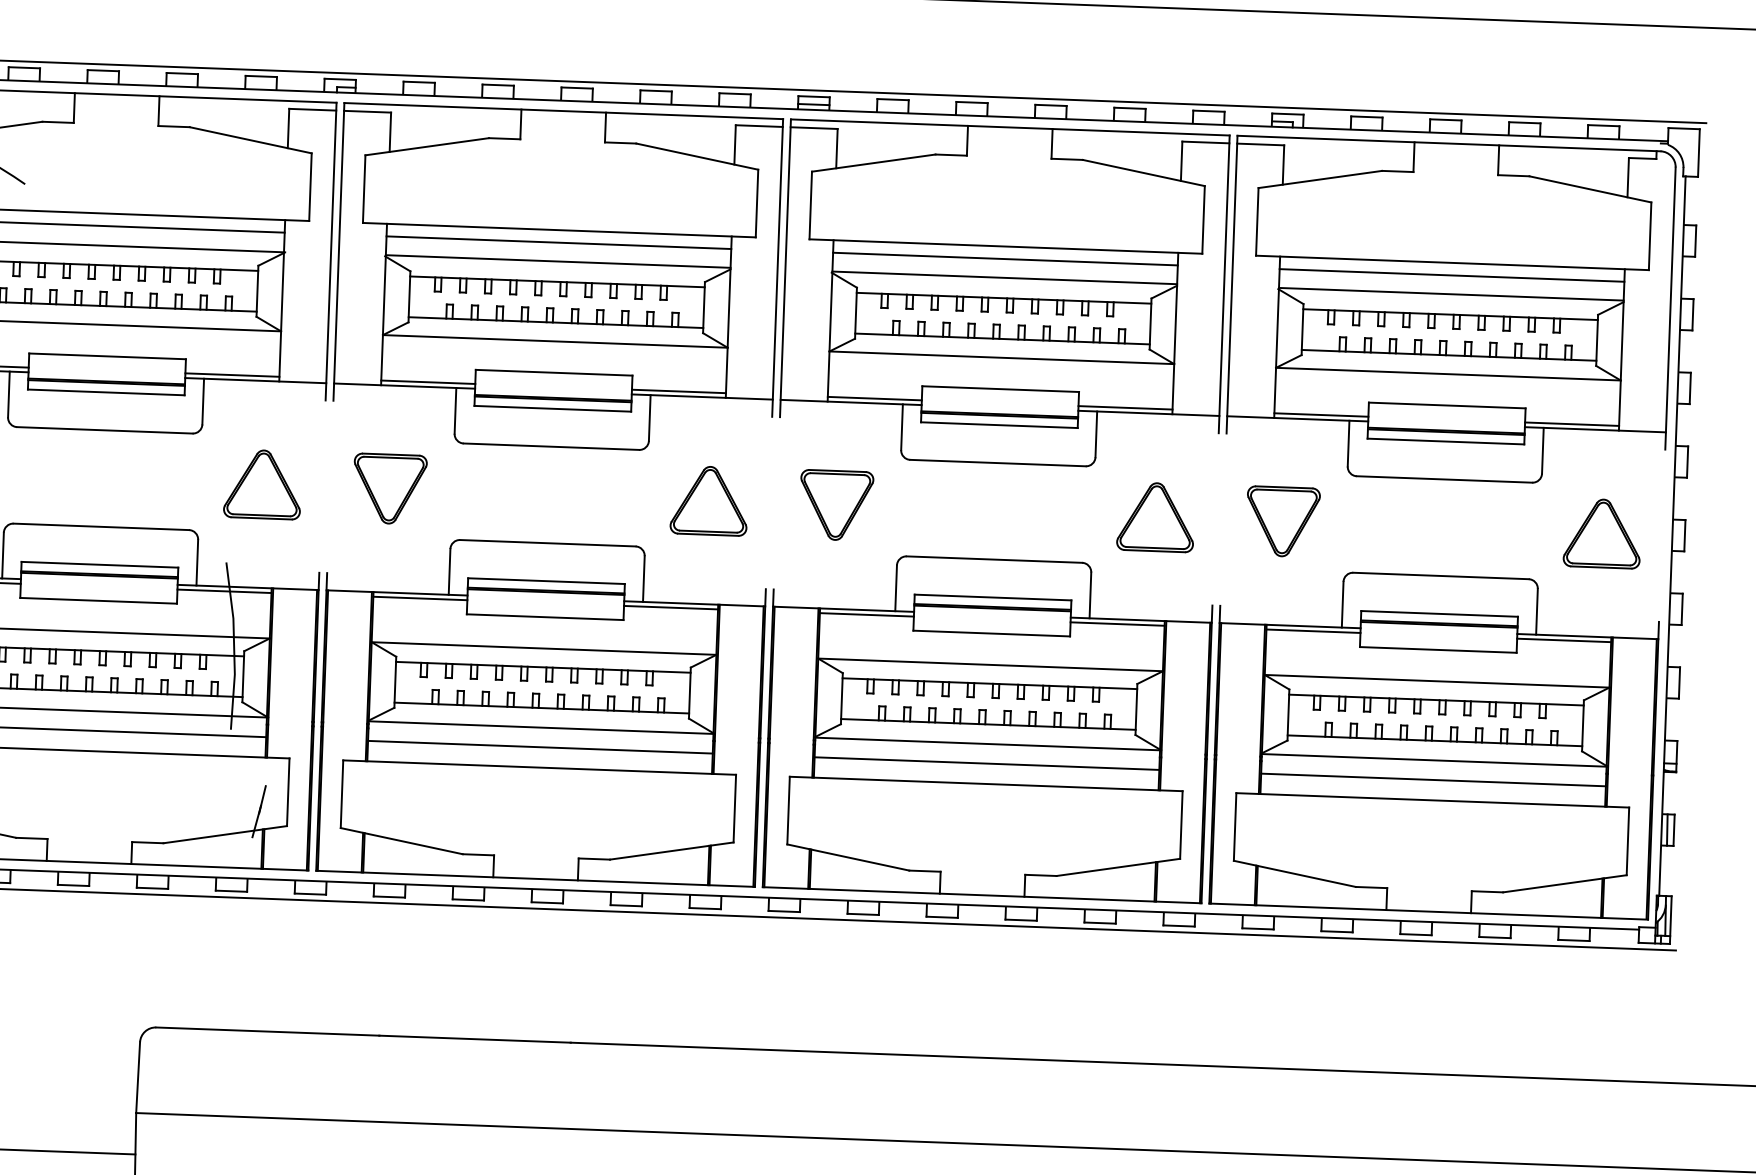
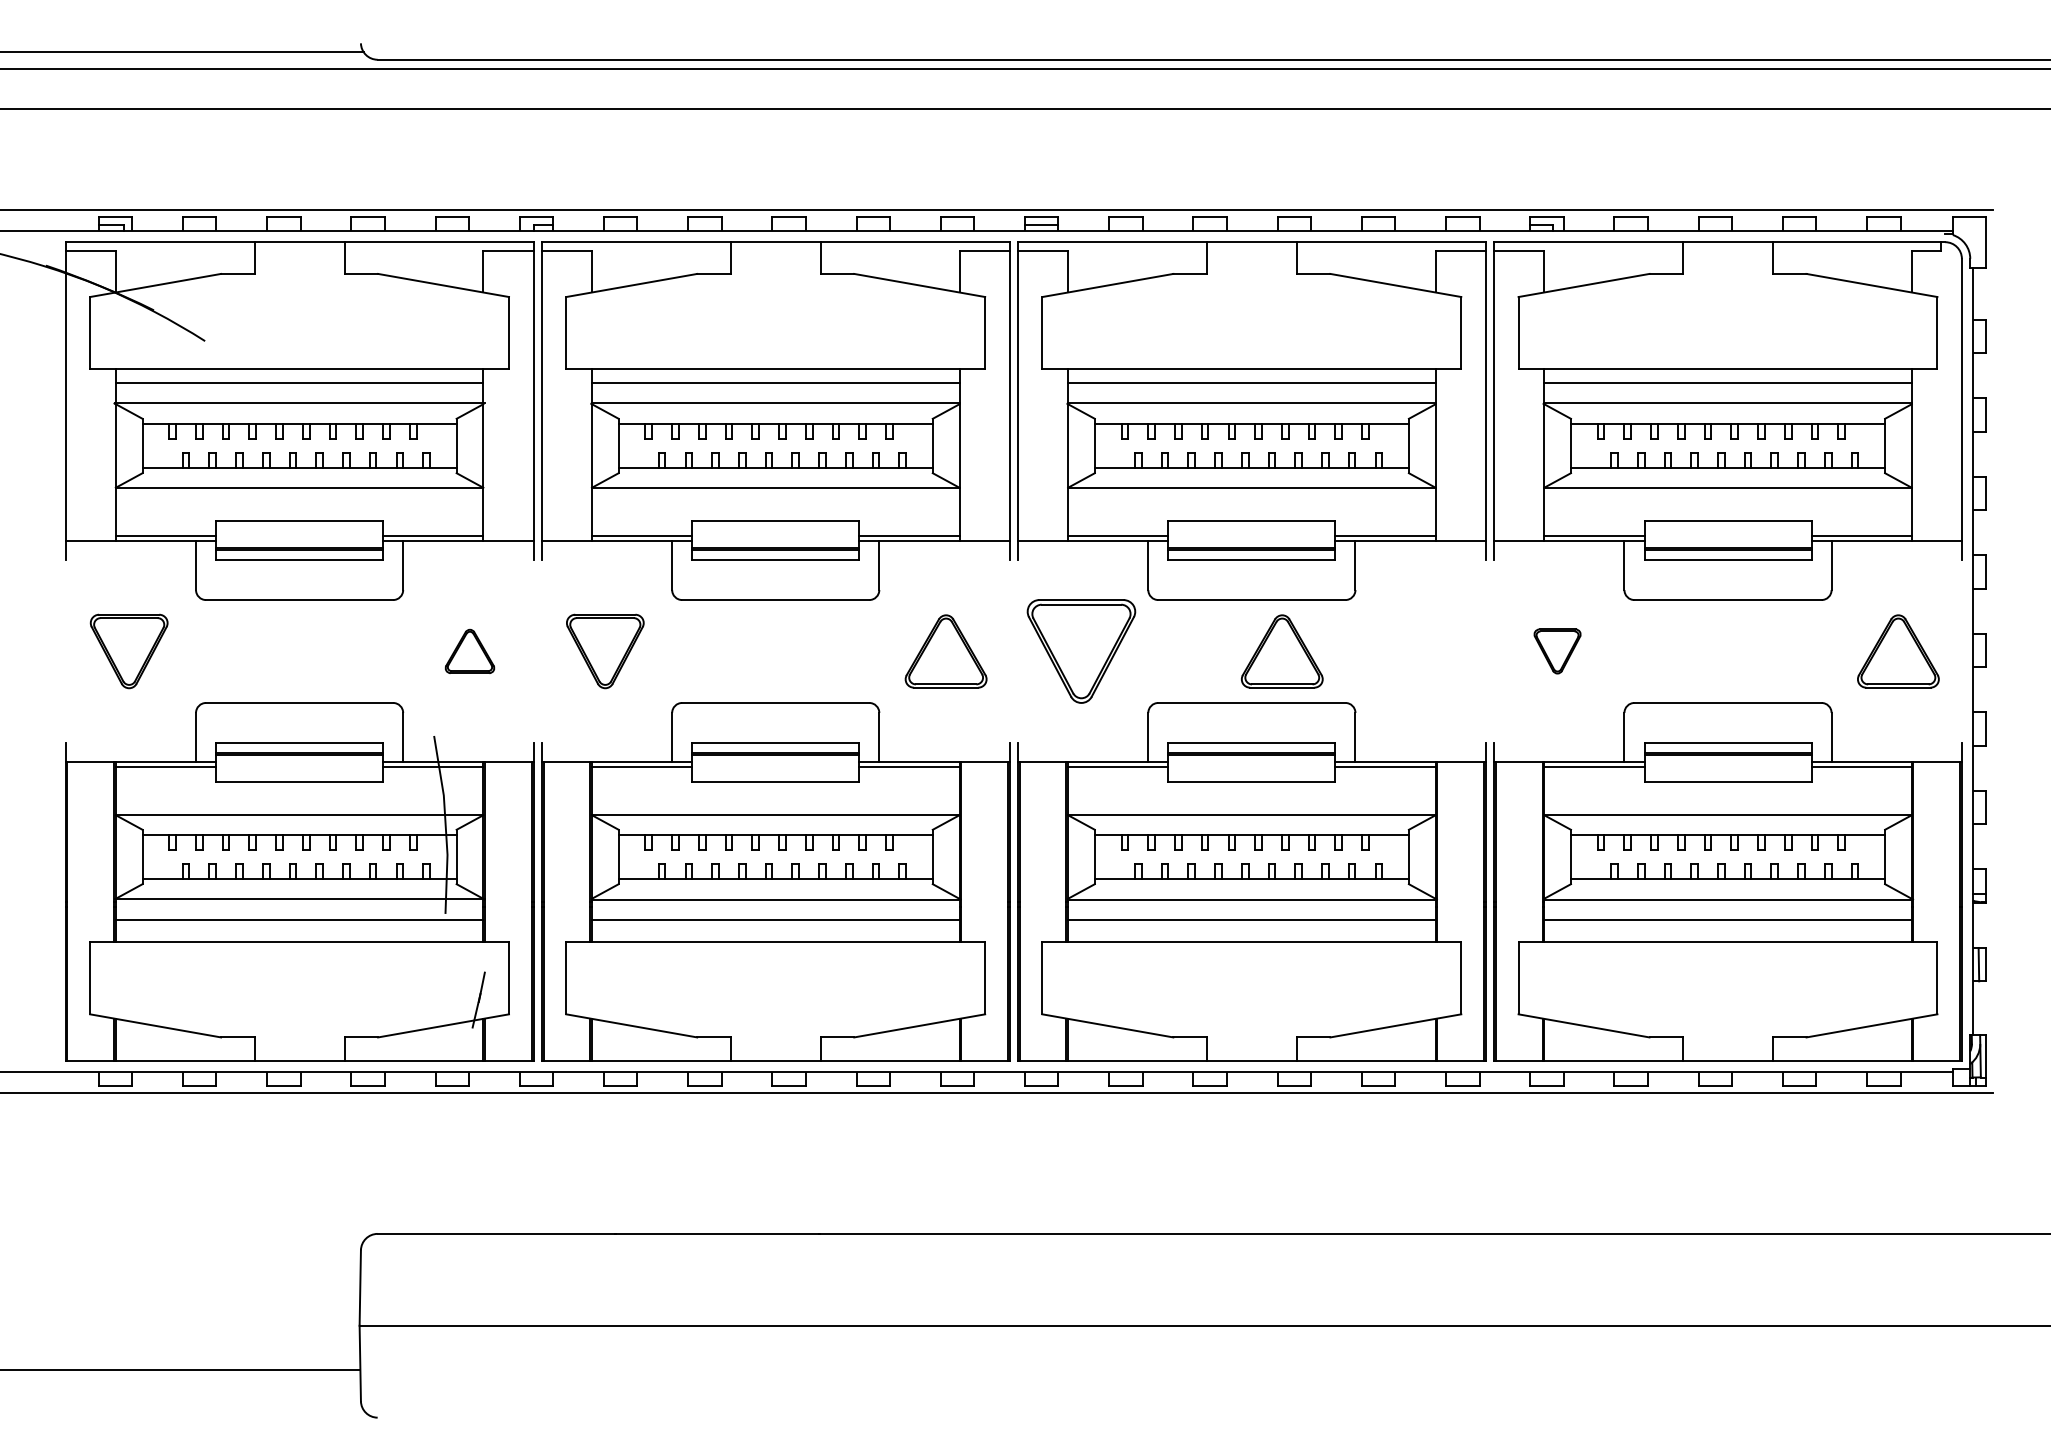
part: (262, 484) -> (469, 651), size x0.6
part: (836, 505) -> (1081, 651), size x1.4
part: (1156, 517) -> (1282, 651), moved
part: (1282, 521) -> (1557, 651), size x0.6

